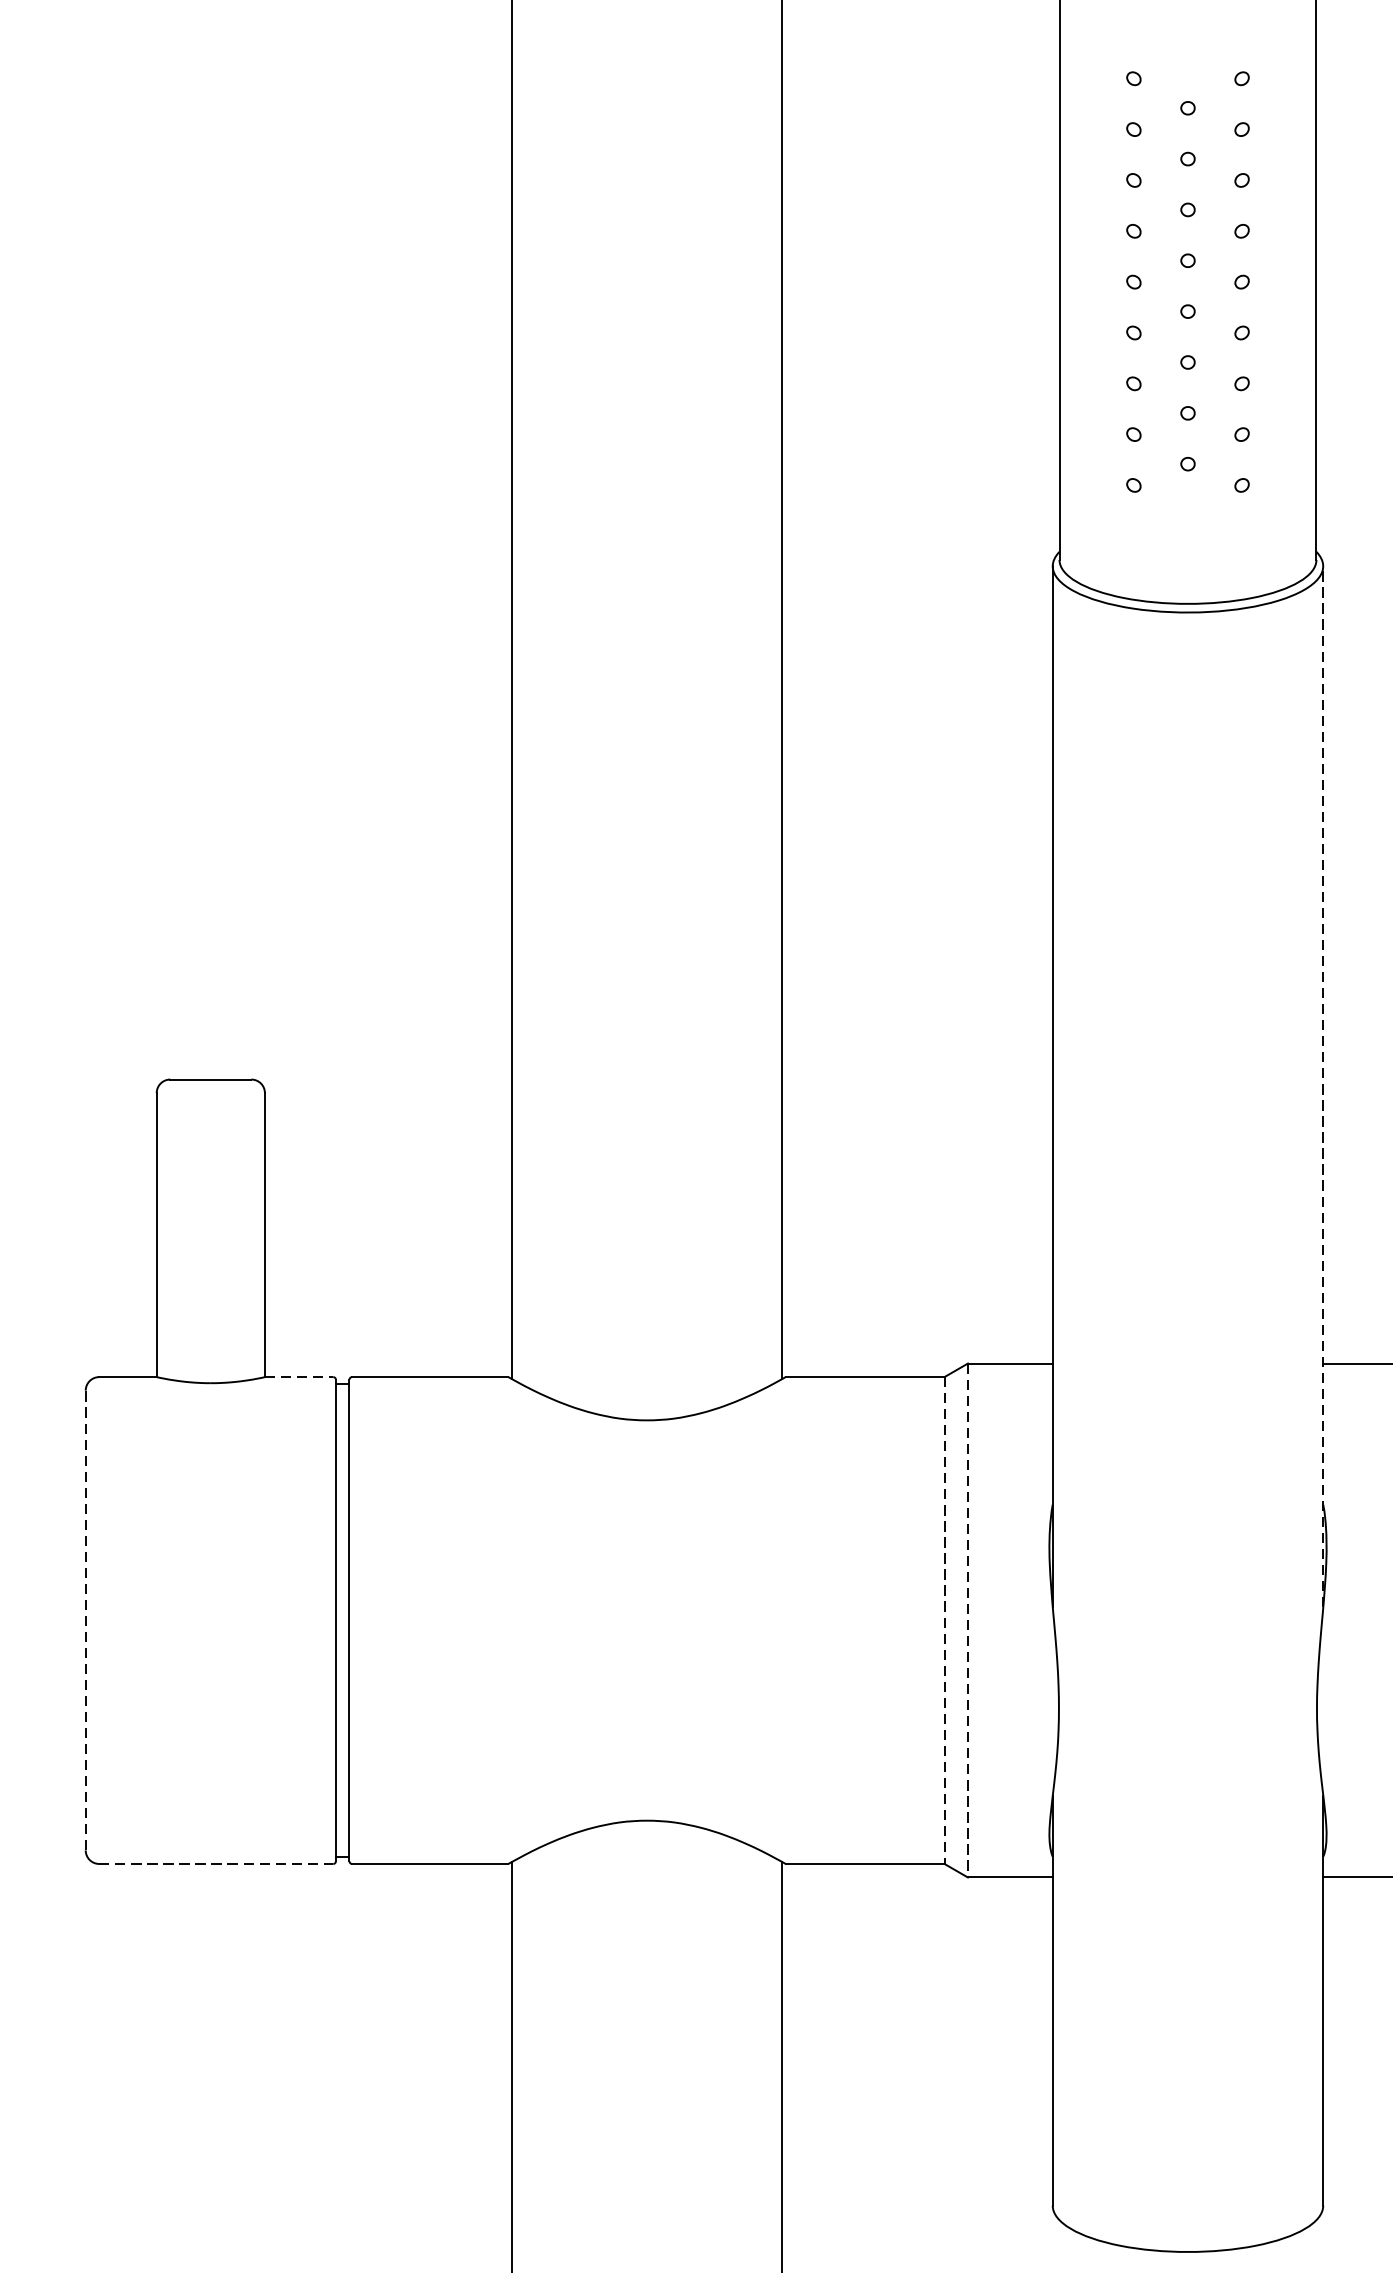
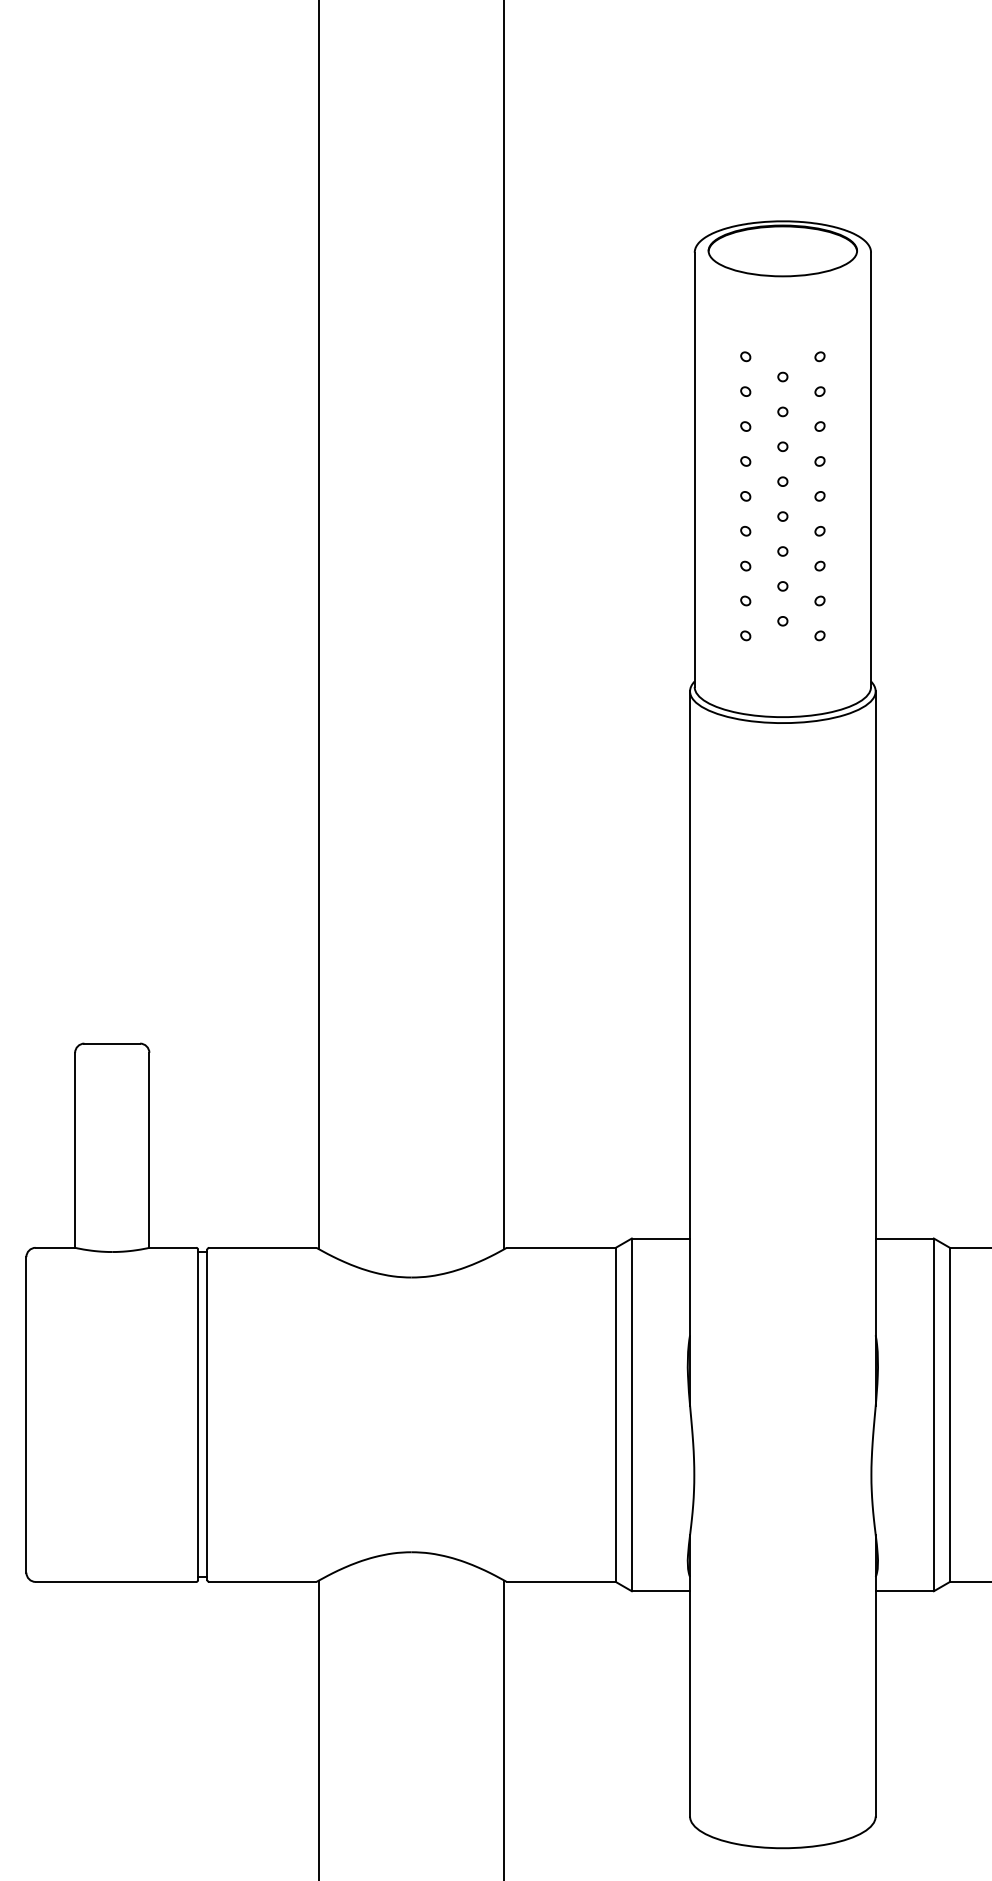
line: (1322, 1086) -> (875, 1048), dashed -> solid
line: (300, 1376) -> (173, 1247), dashed -> solid
line: (85, 1619) -> (26, 1414), dashed -> solid
line: (944, 1621) -> (615, 1415), dashed -> solid
line: (967, 1621) -> (631, 1415), dashed -> solid
line: (217, 1863) -> (116, 1581), dashed -> solid

